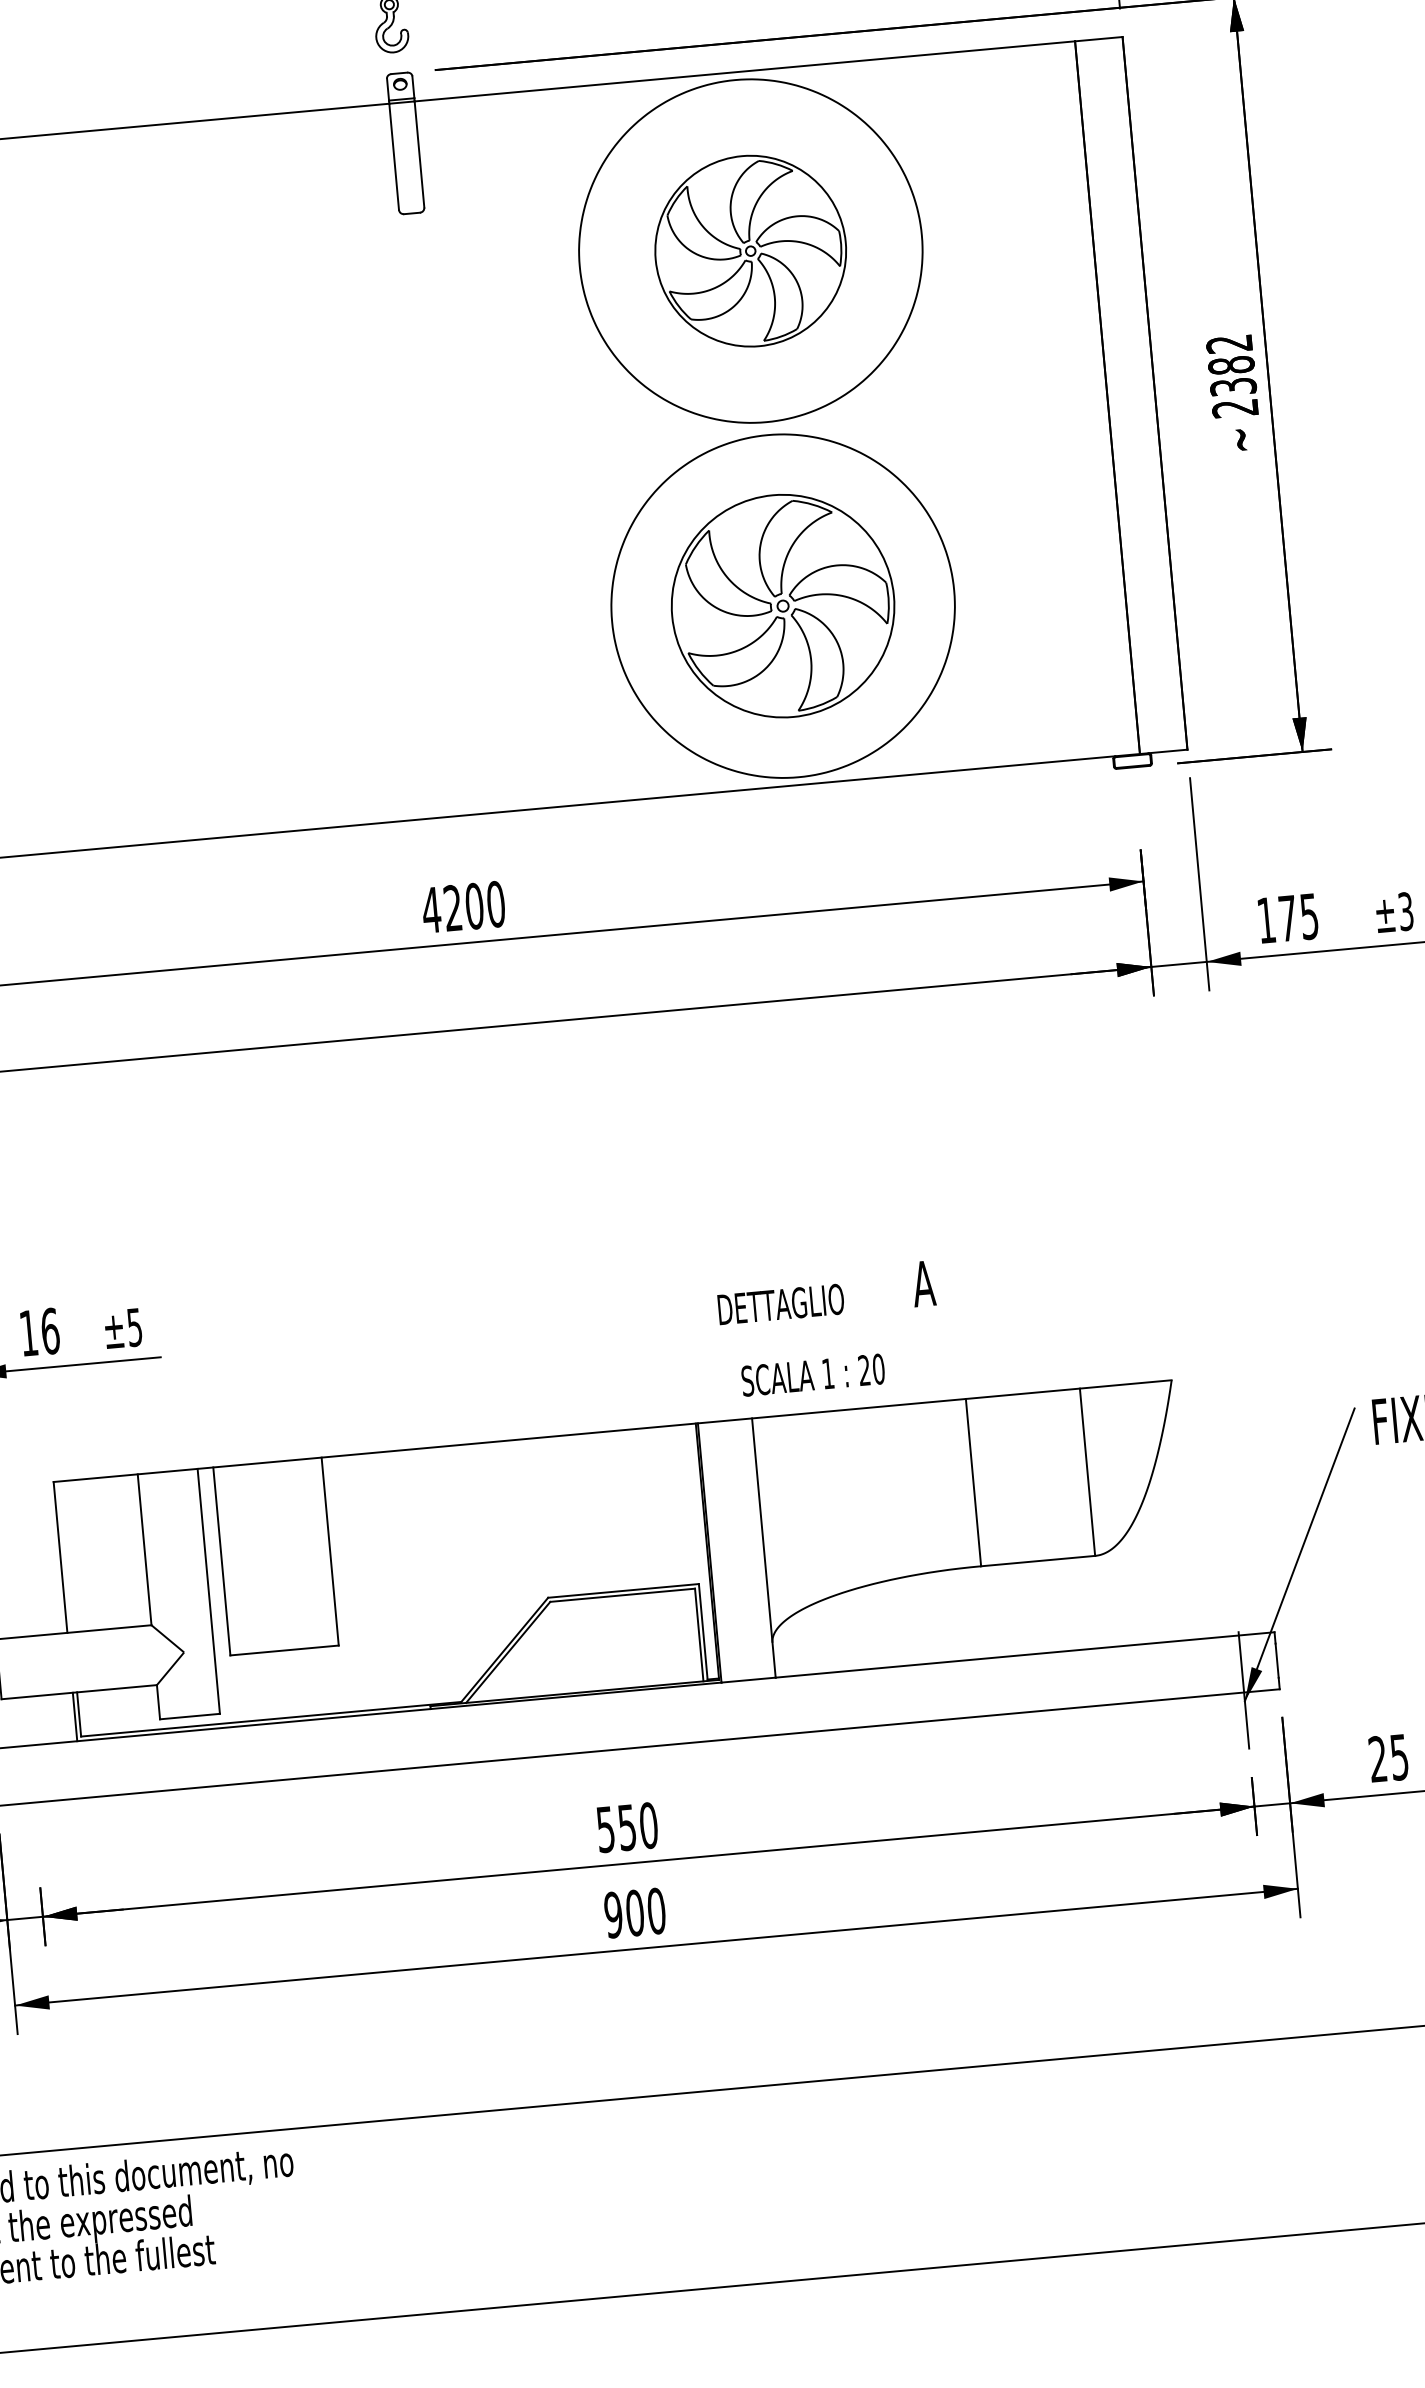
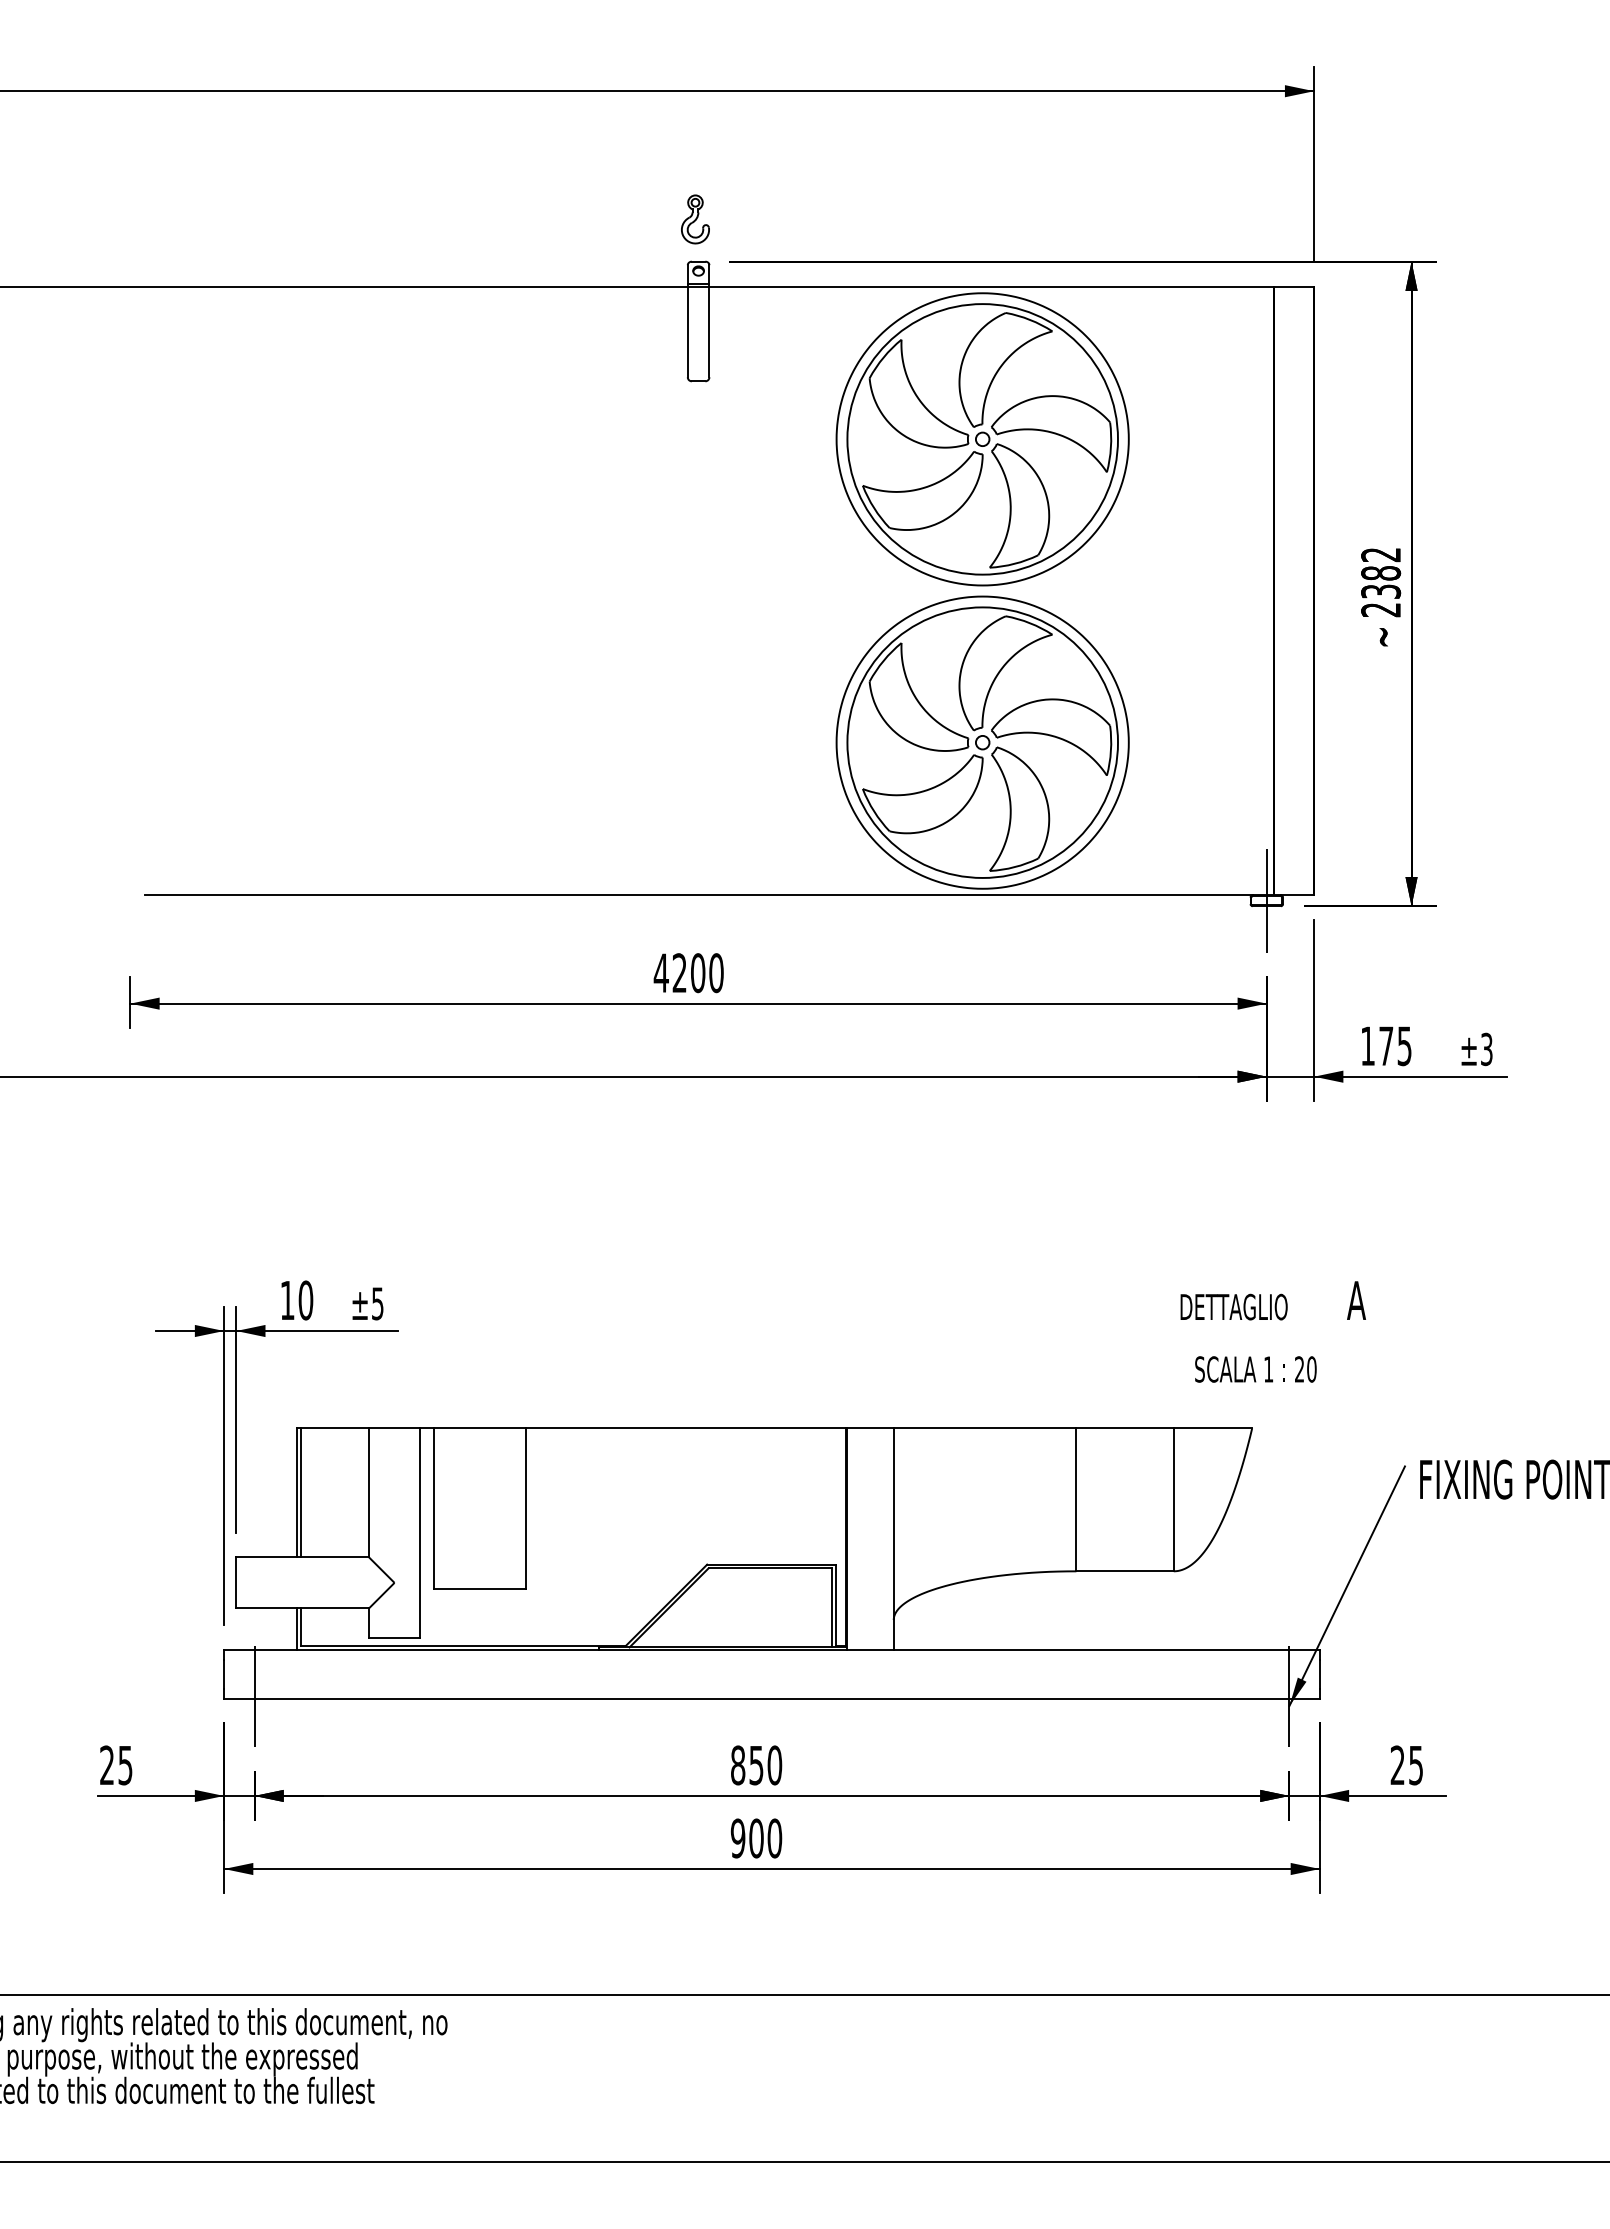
part: (750, 251) -> (982, 439), size x1.67
part: (782, 606) -> (982, 742), size x1.43
line: (1132, 760) -> (1266, 900), added
text: (828, 1328) -> (1272, 1331), moved
text: (49, 1331) -> (305, 1300), 16 -> 10
line: (64, 1556) -> (300, 1492), added
line: (32, 1800) -> (254, 1696), added
text: (606, 1829) -> (738, 1765), 550 -> 850

